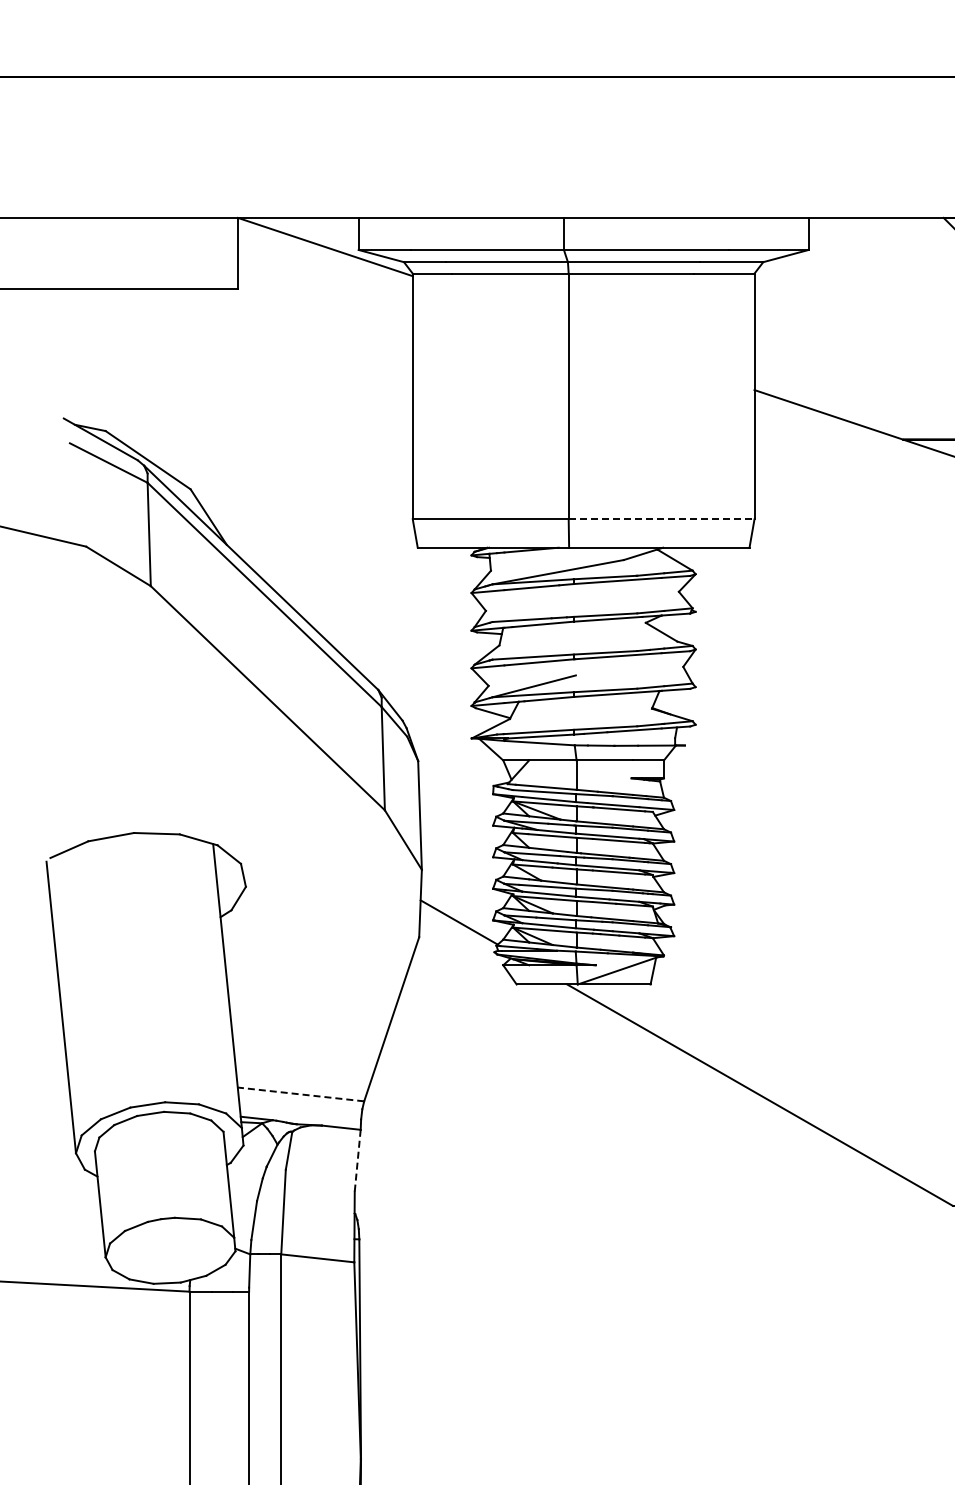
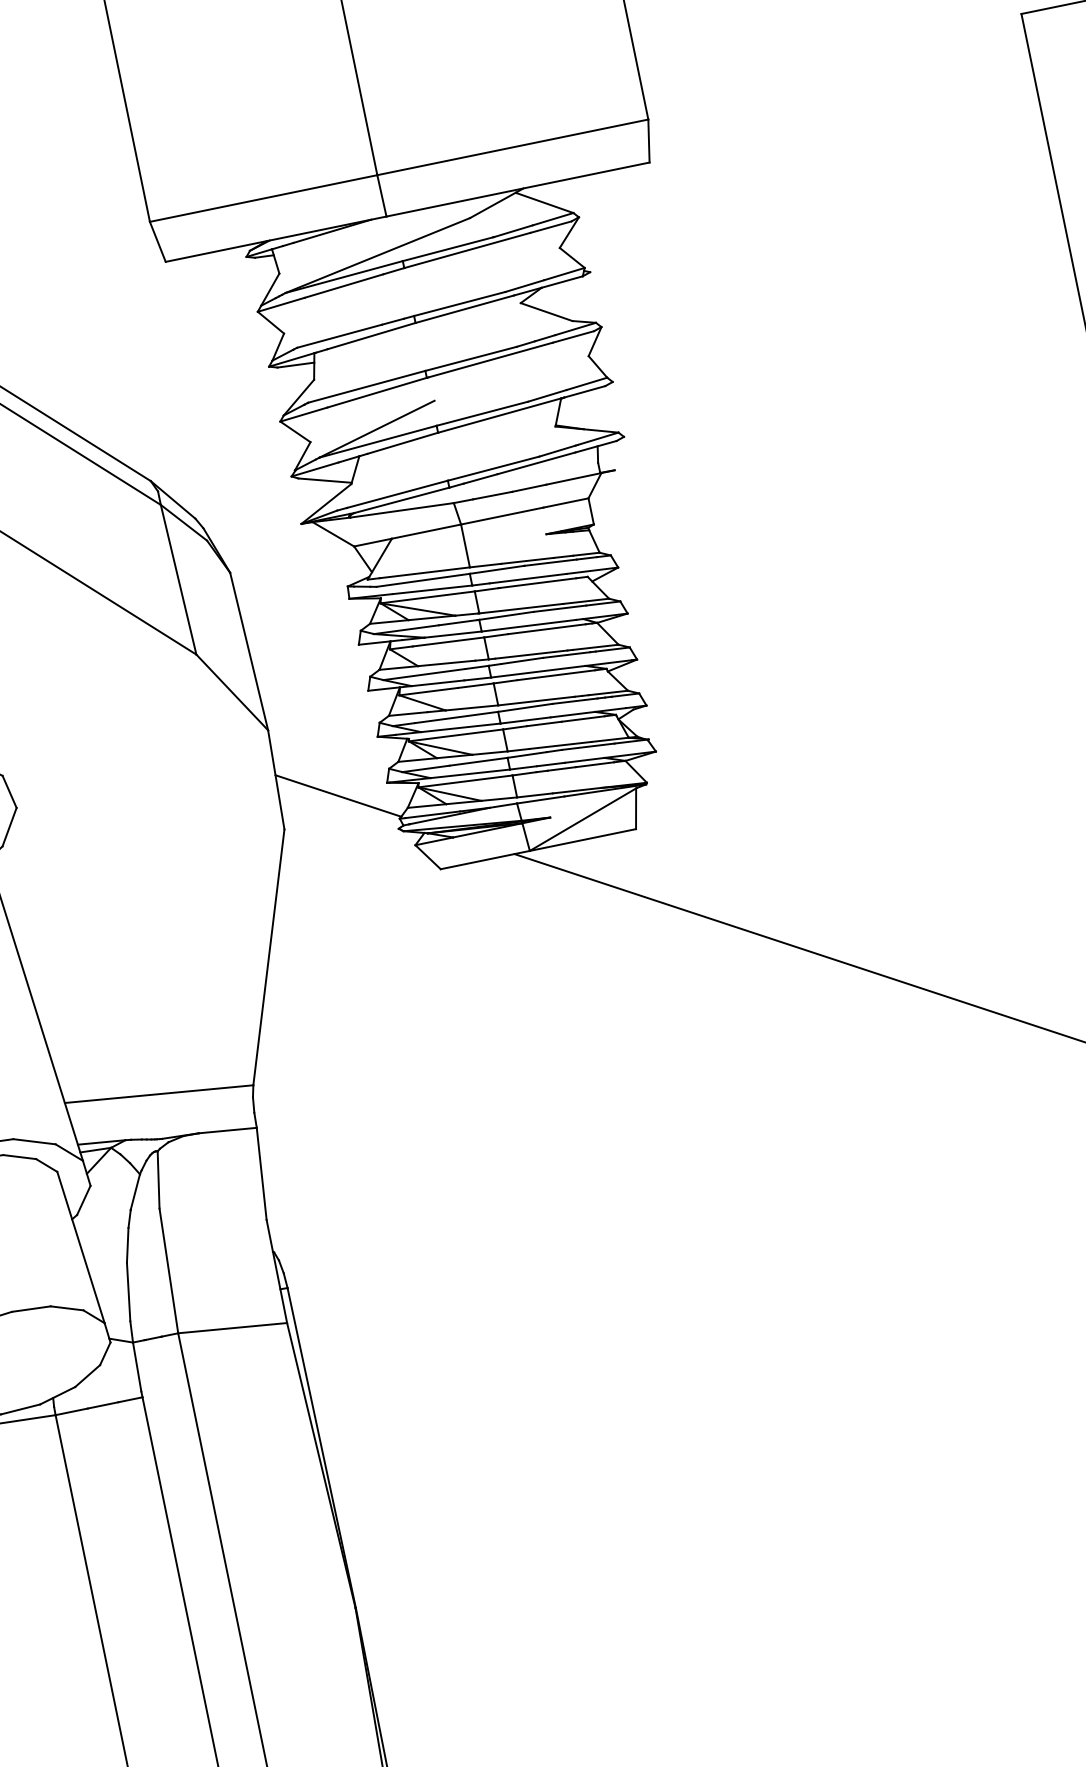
line: (661, 519) -> (512, 147), dashed -> solid
line: (301, 1094) -> (159, 1094), dashed -> solid
line: (357, 1161) -> (261, 1175), dashed -> solid

